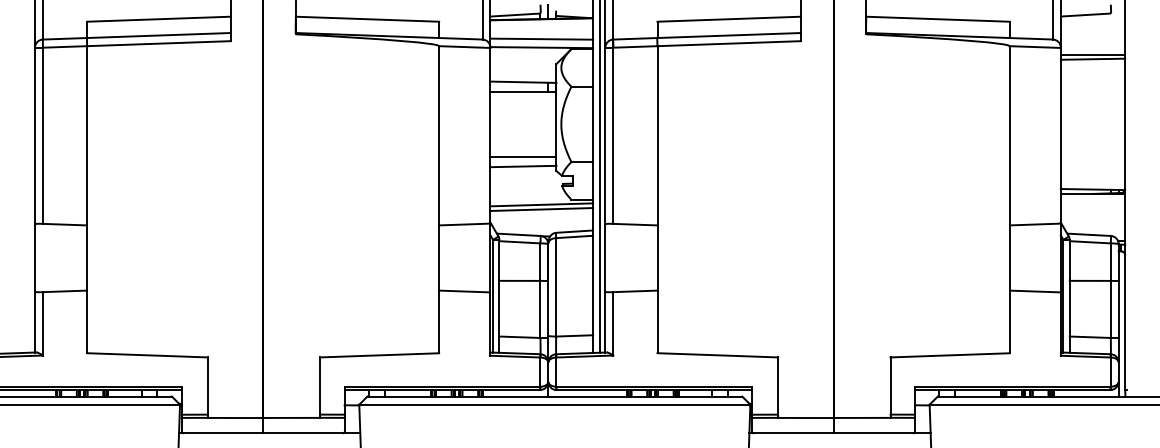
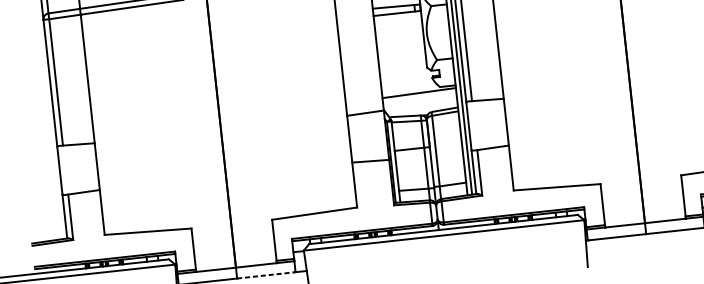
line: (523, 156) -> (402, 59), removed
line: (523, 166) -> (403, 67), removed
line: (541, 209) -> (419, 96), removed
line: (303, 433) -> (266, 275), solid -> dashed

